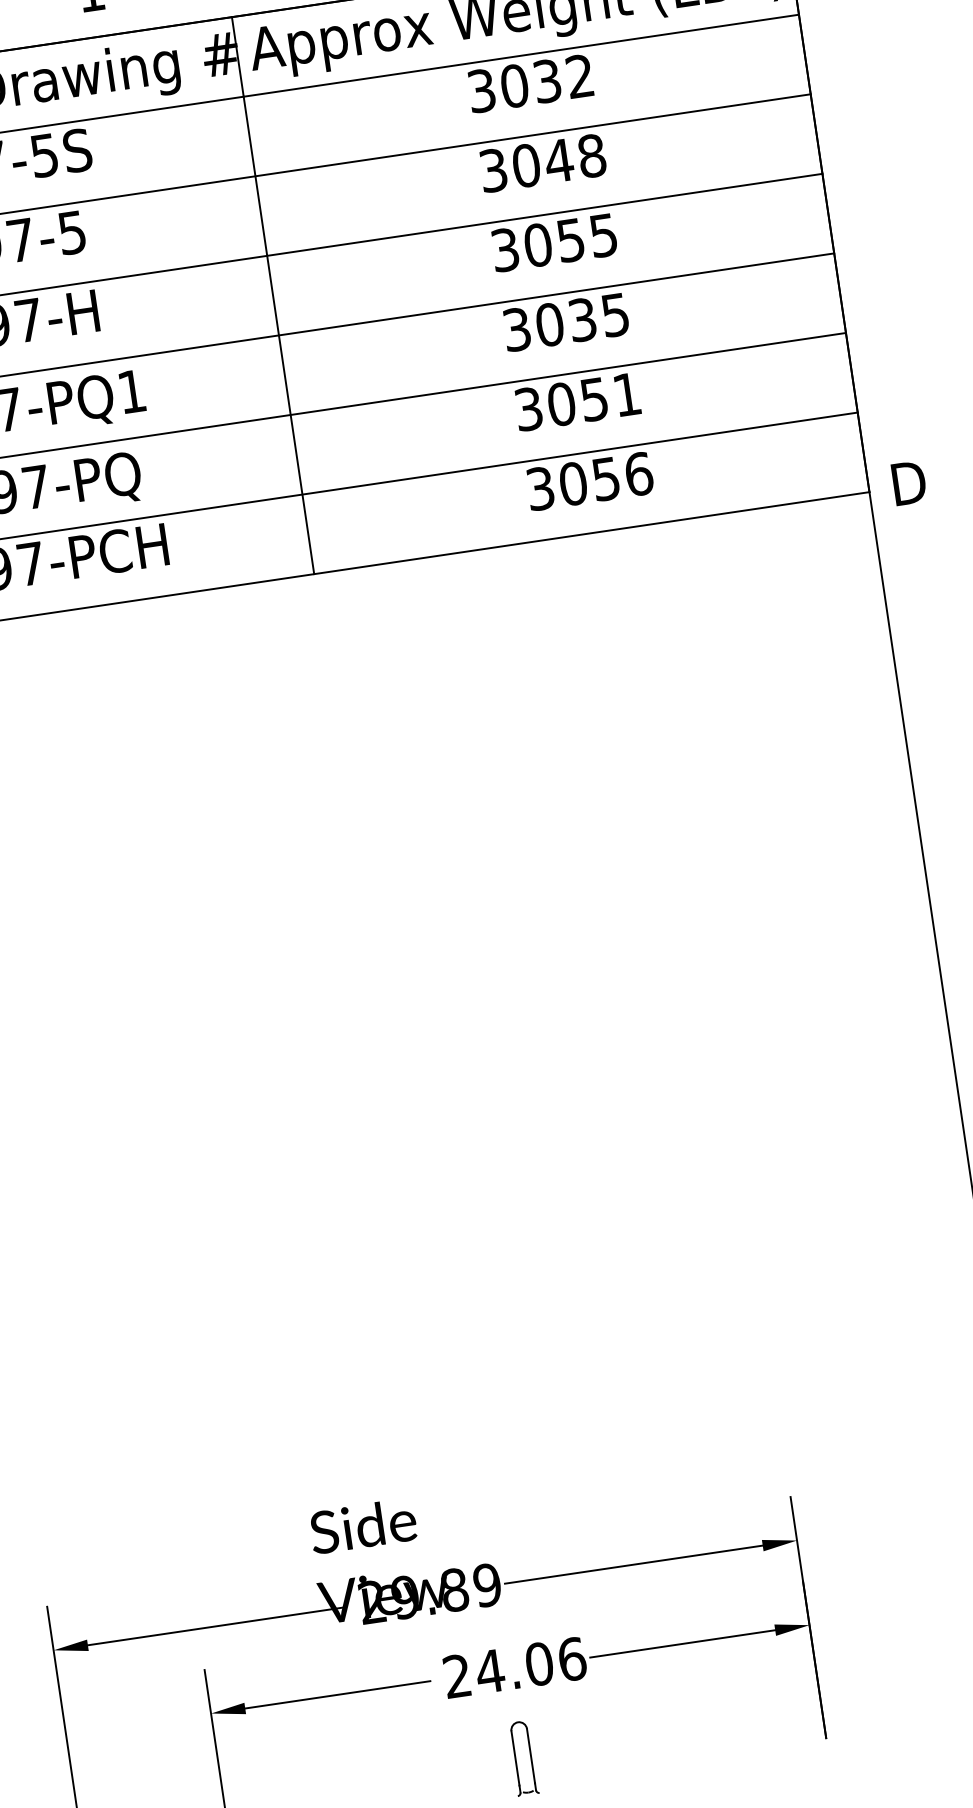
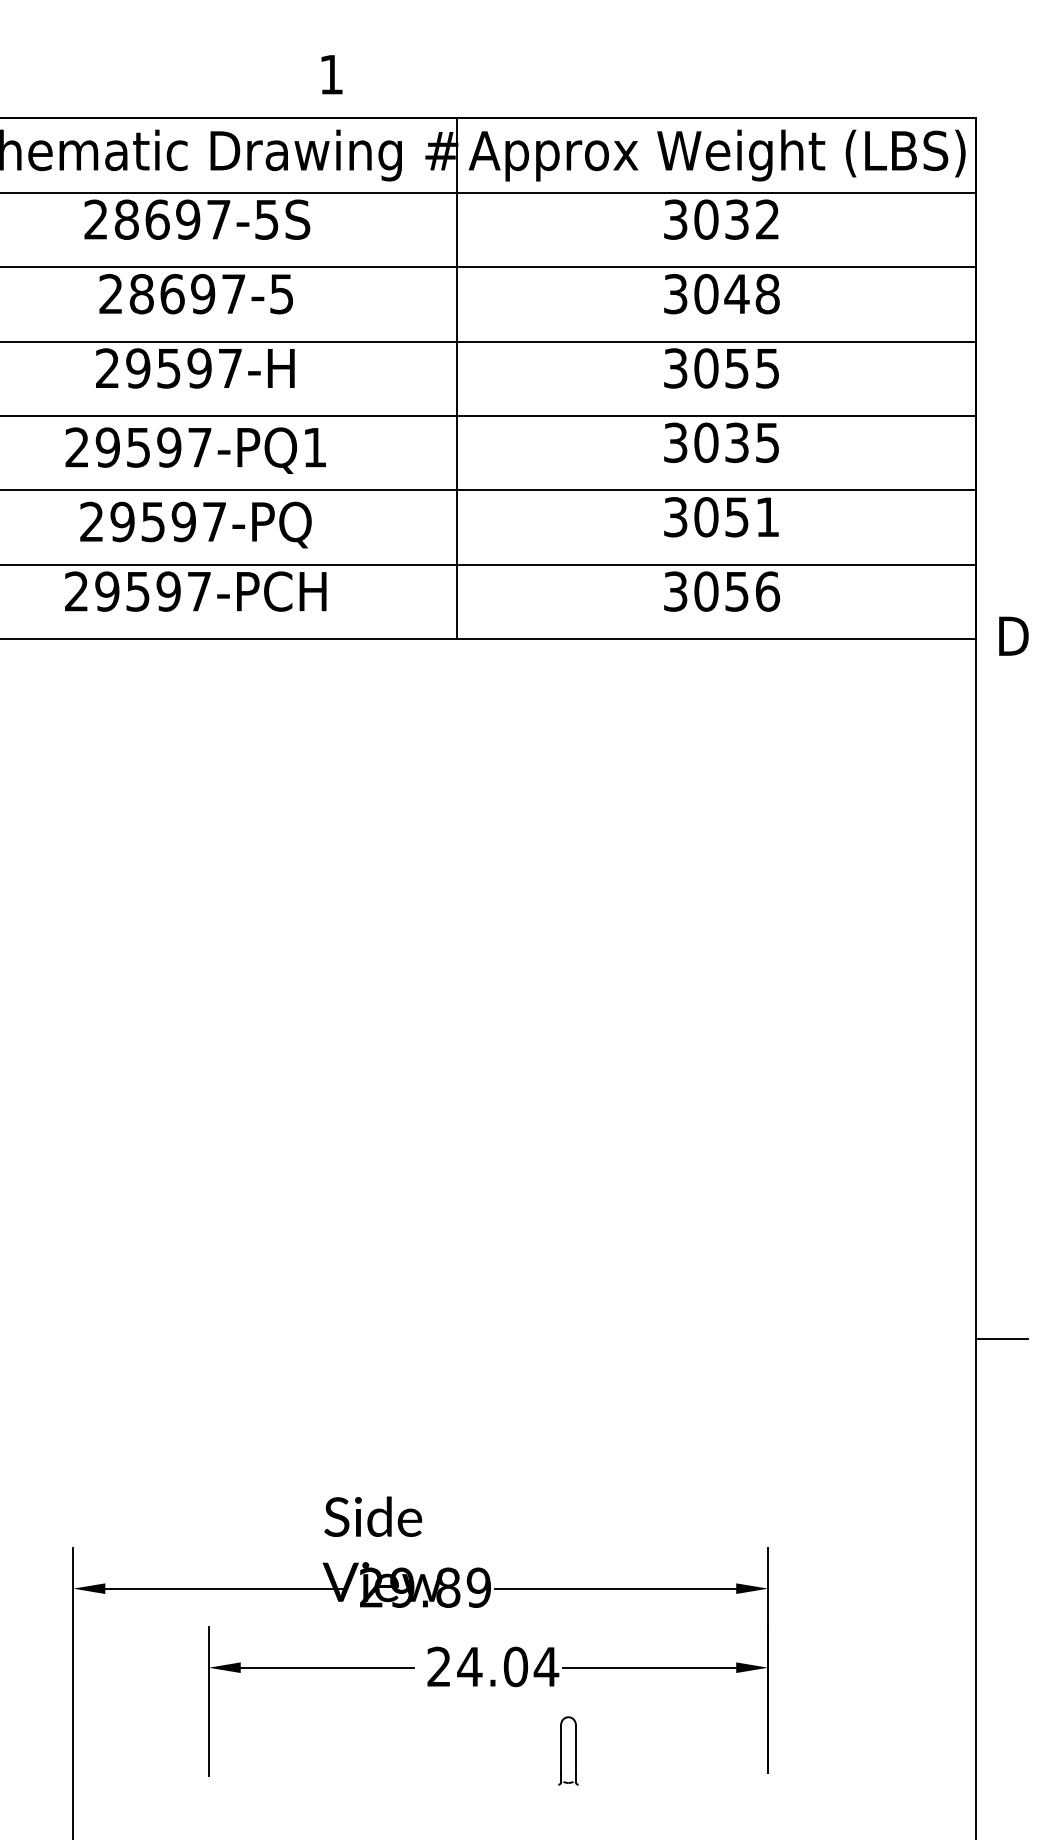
text: (572, 1658) -> (546, 1666), 24.06 -> 24.04
part: (523, 1757) -> (568, 1750), moved

